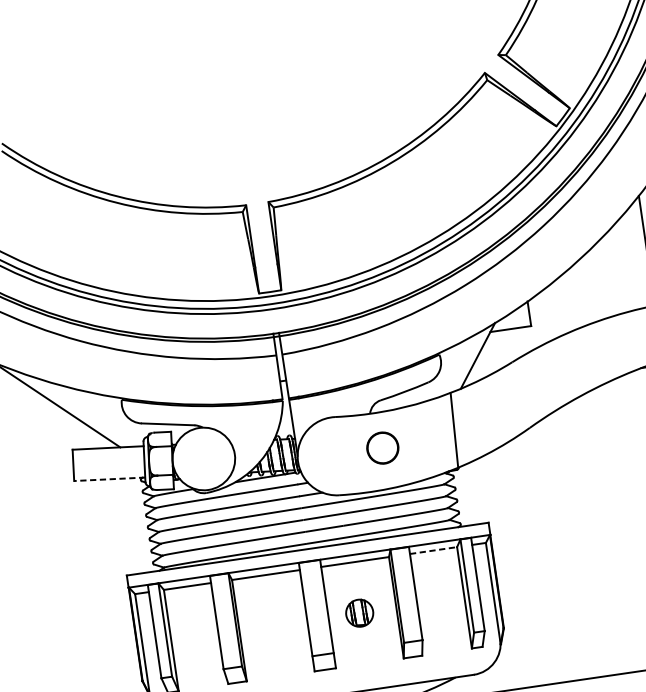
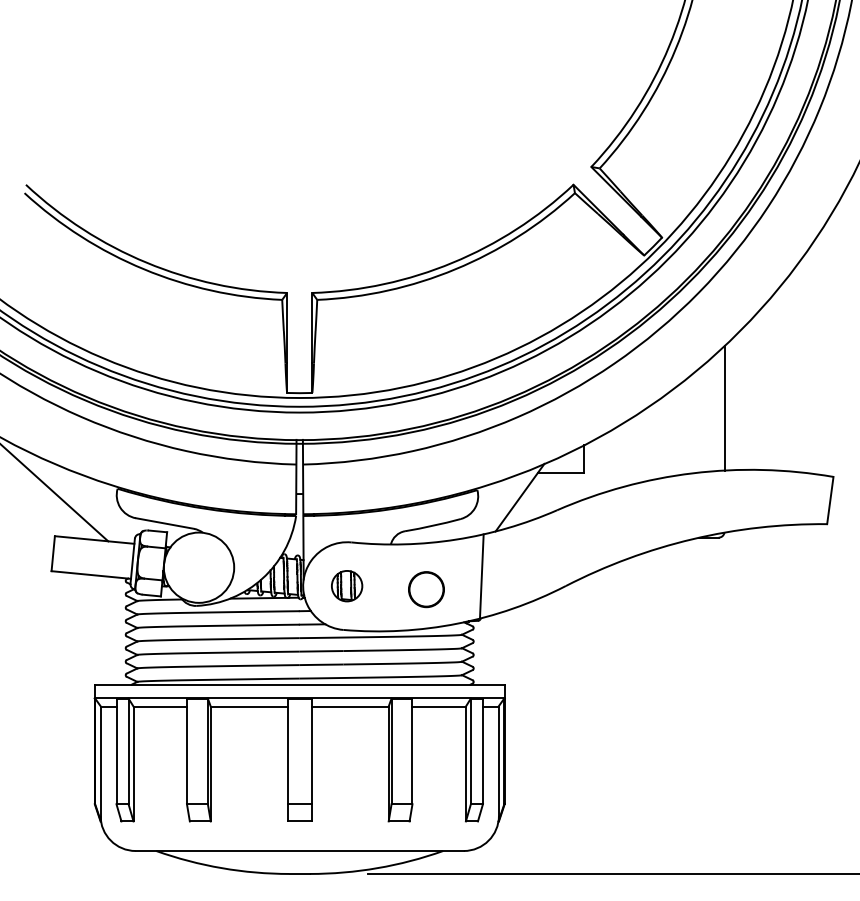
circle: (382, 447) -> (426, 589), moved
line: (109, 479) -> (91, 575), dashed -> solid
line: (433, 550) -> (439, 706), dashed -> solid
part: (360, 613) -> (347, 586), moved

